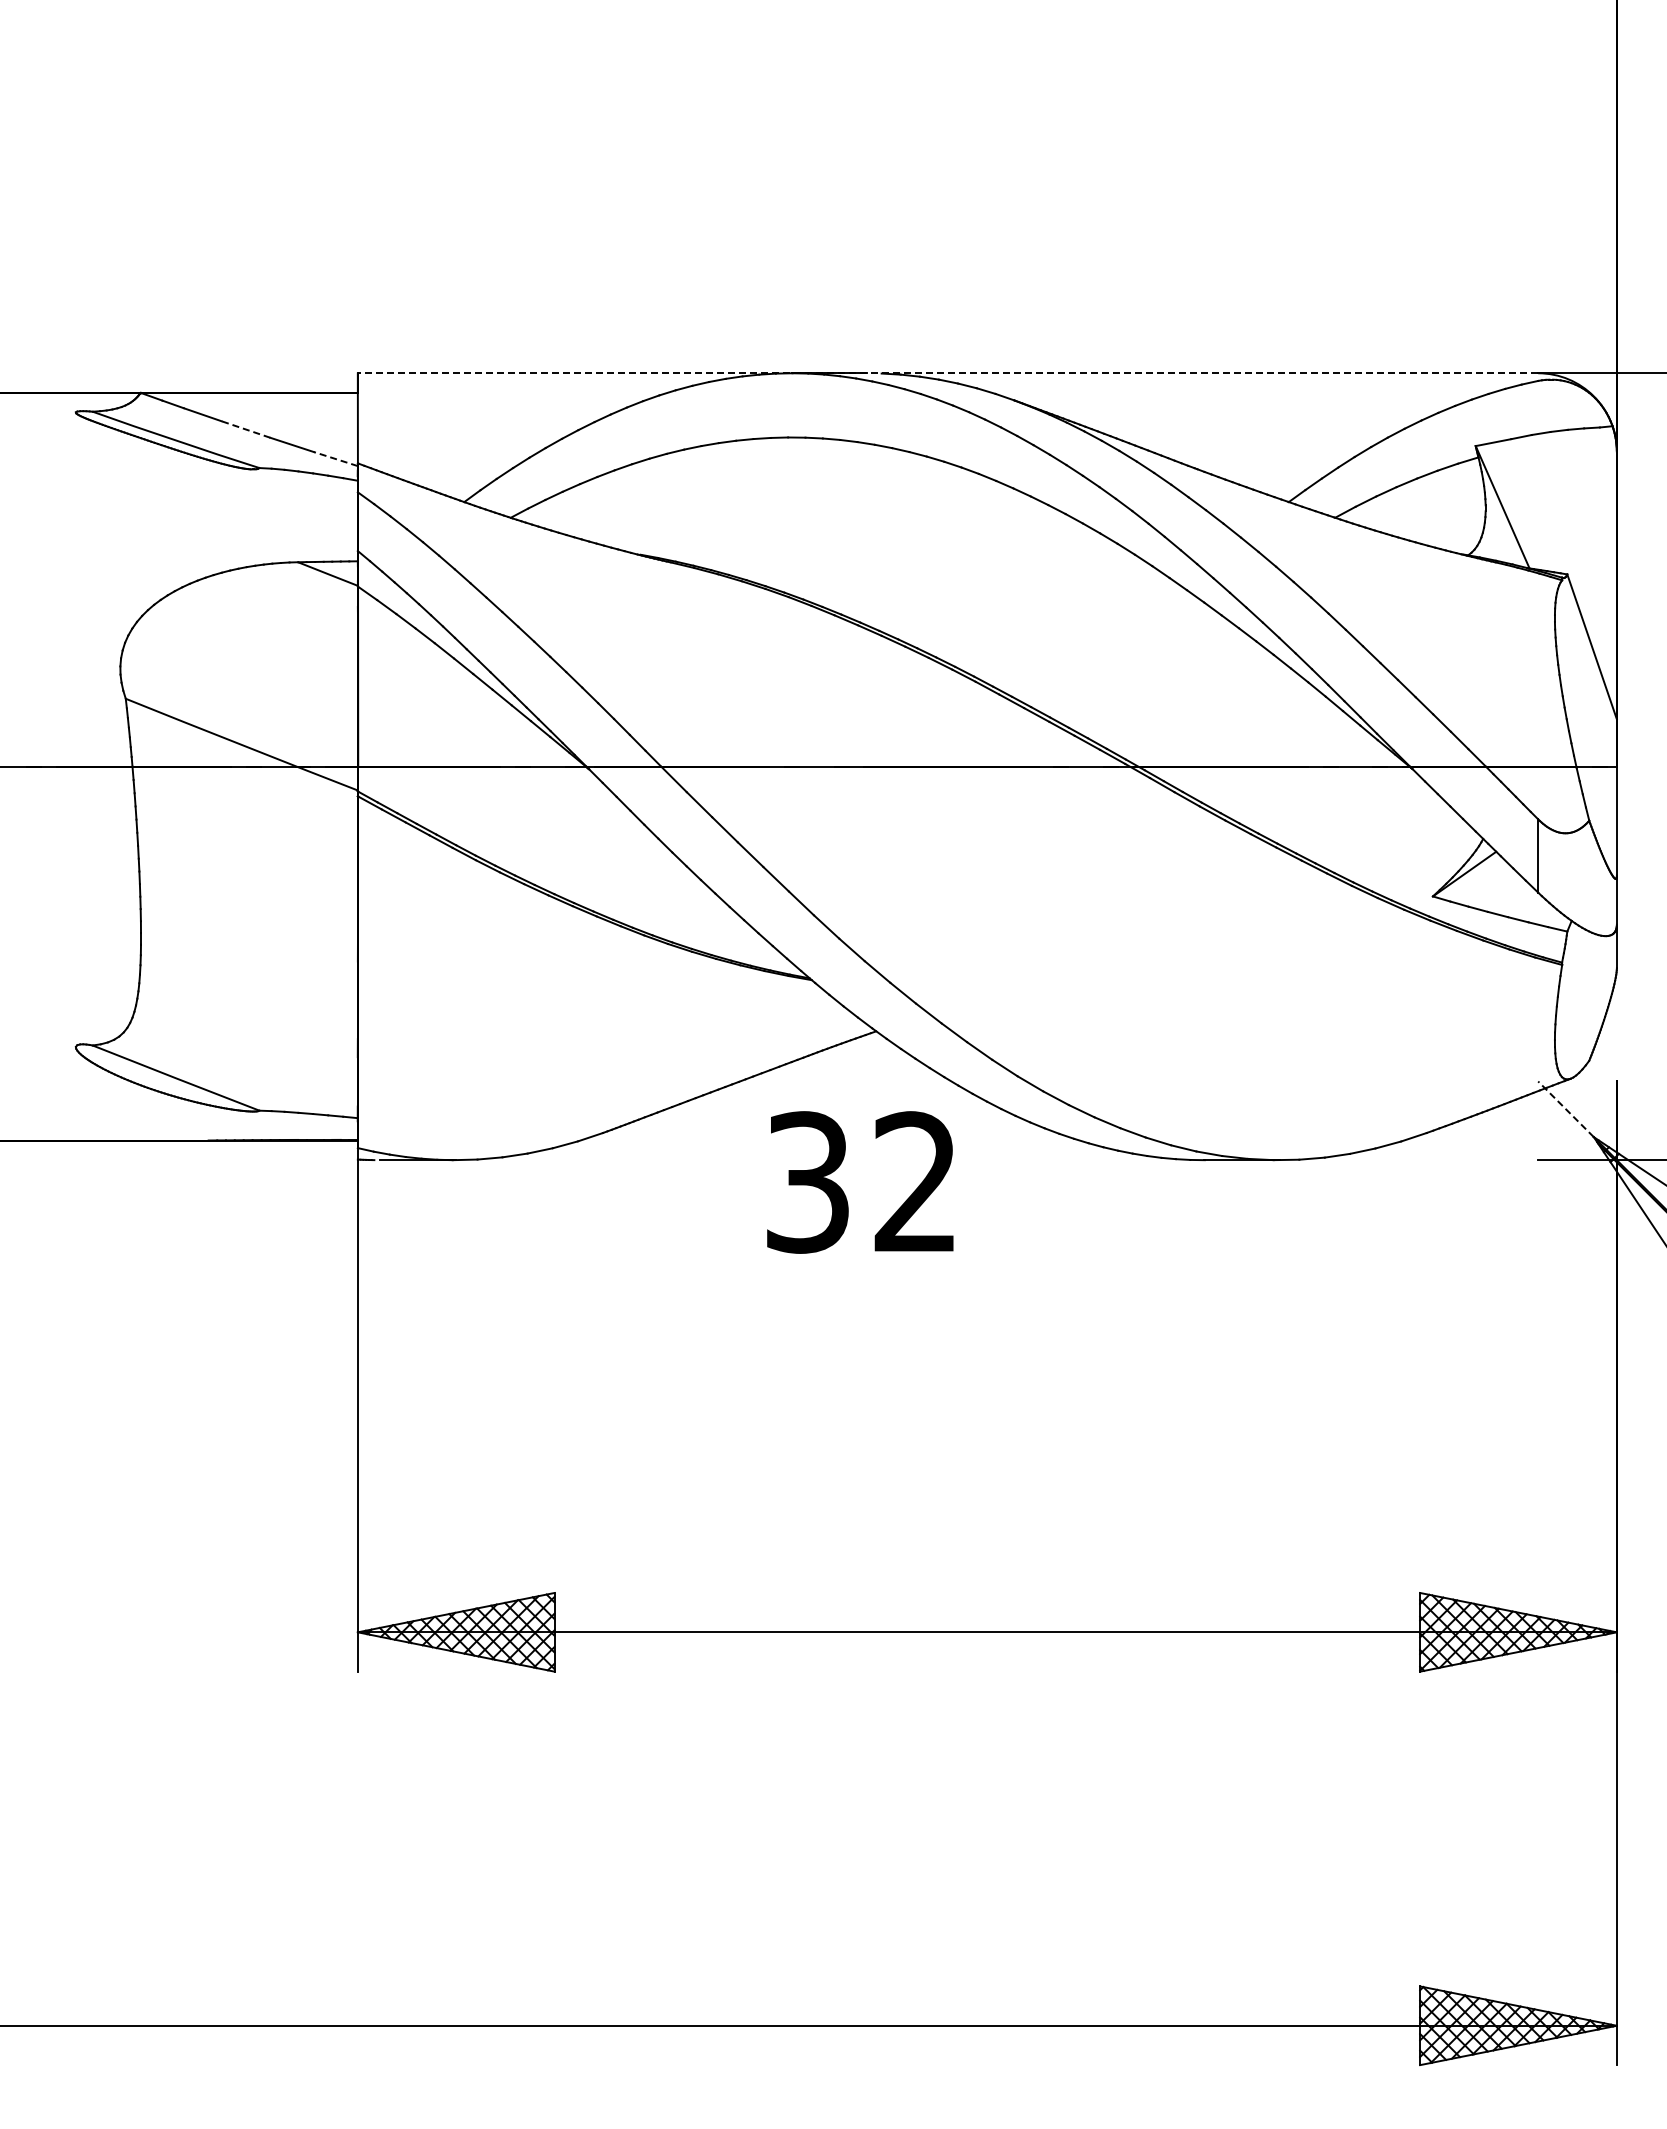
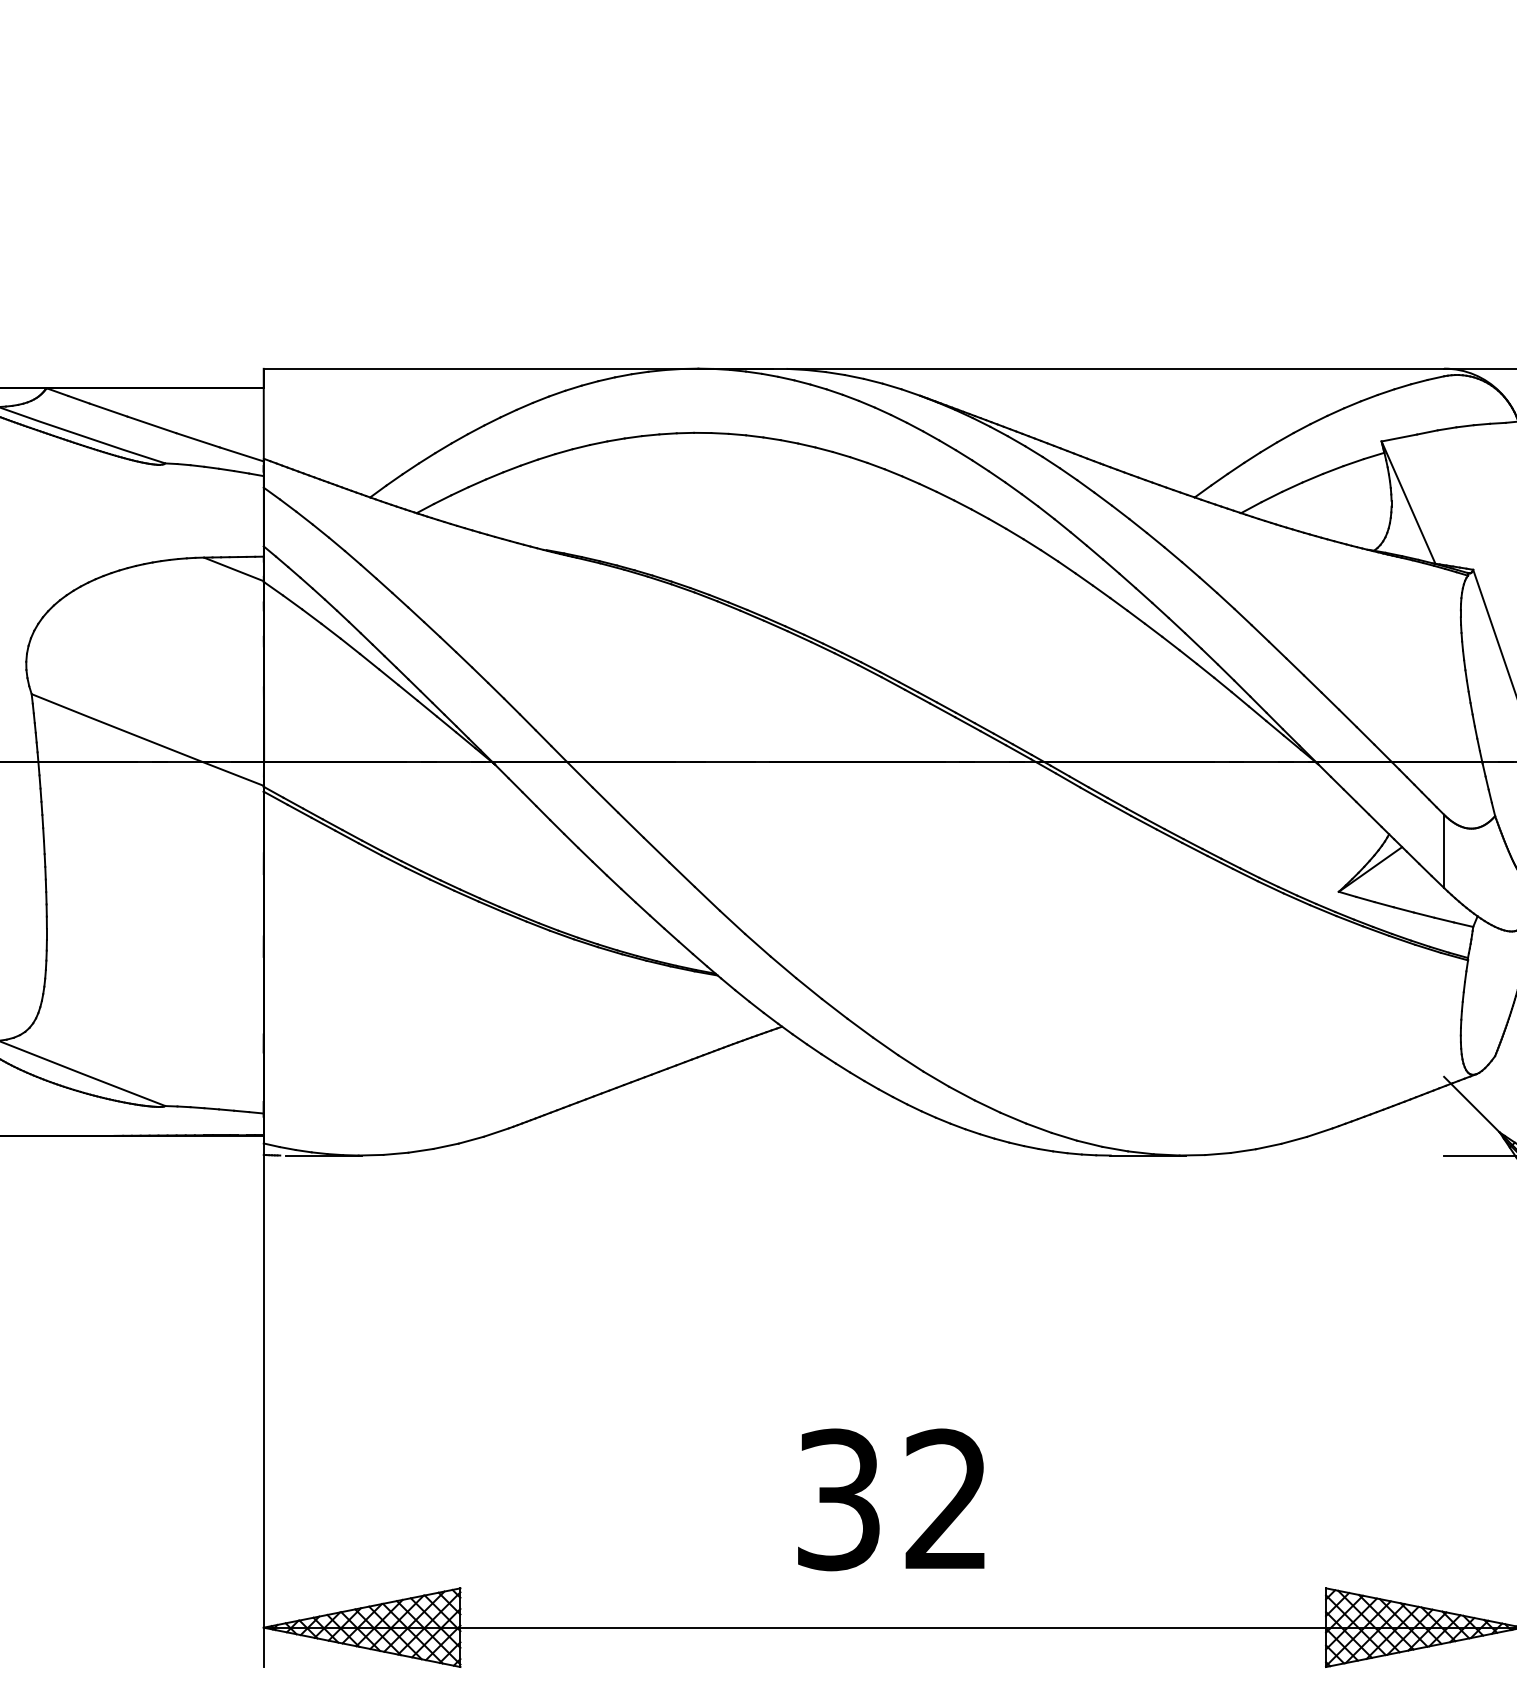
line: (947, 373) -> (853, 368), dashed -> solid
line: (246, 429) -> (152, 424), dashed -> solid
line: (335, 458) -> (241, 453), dashed -> solid
line: (1565, 1108) -> (1471, 1103), dashed -> solid
text: (860, 1182) -> (891, 1499), moved

